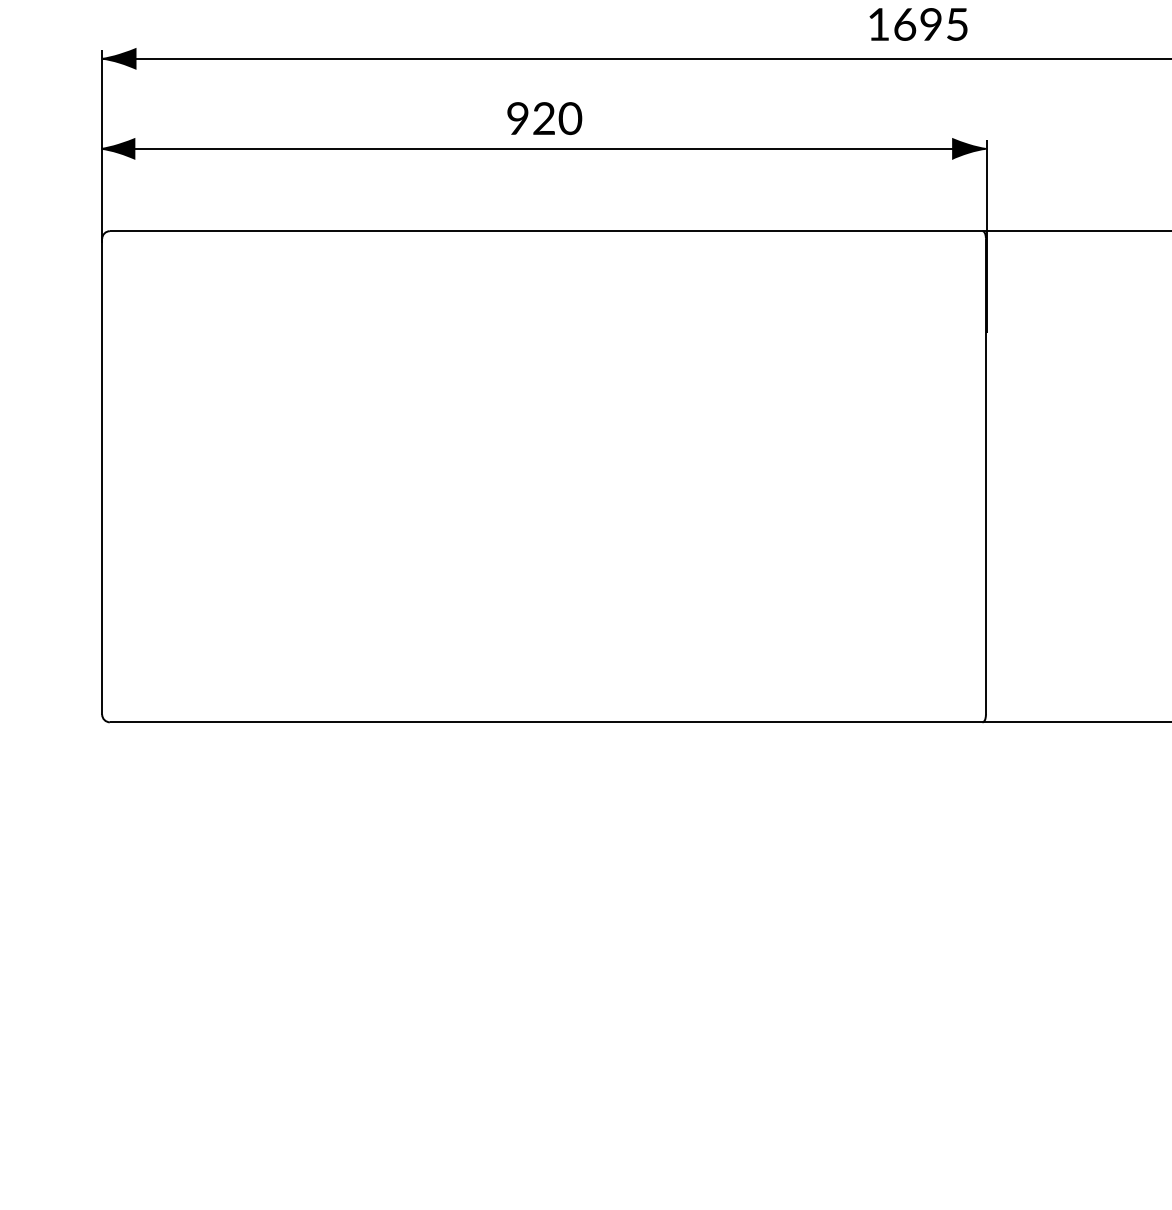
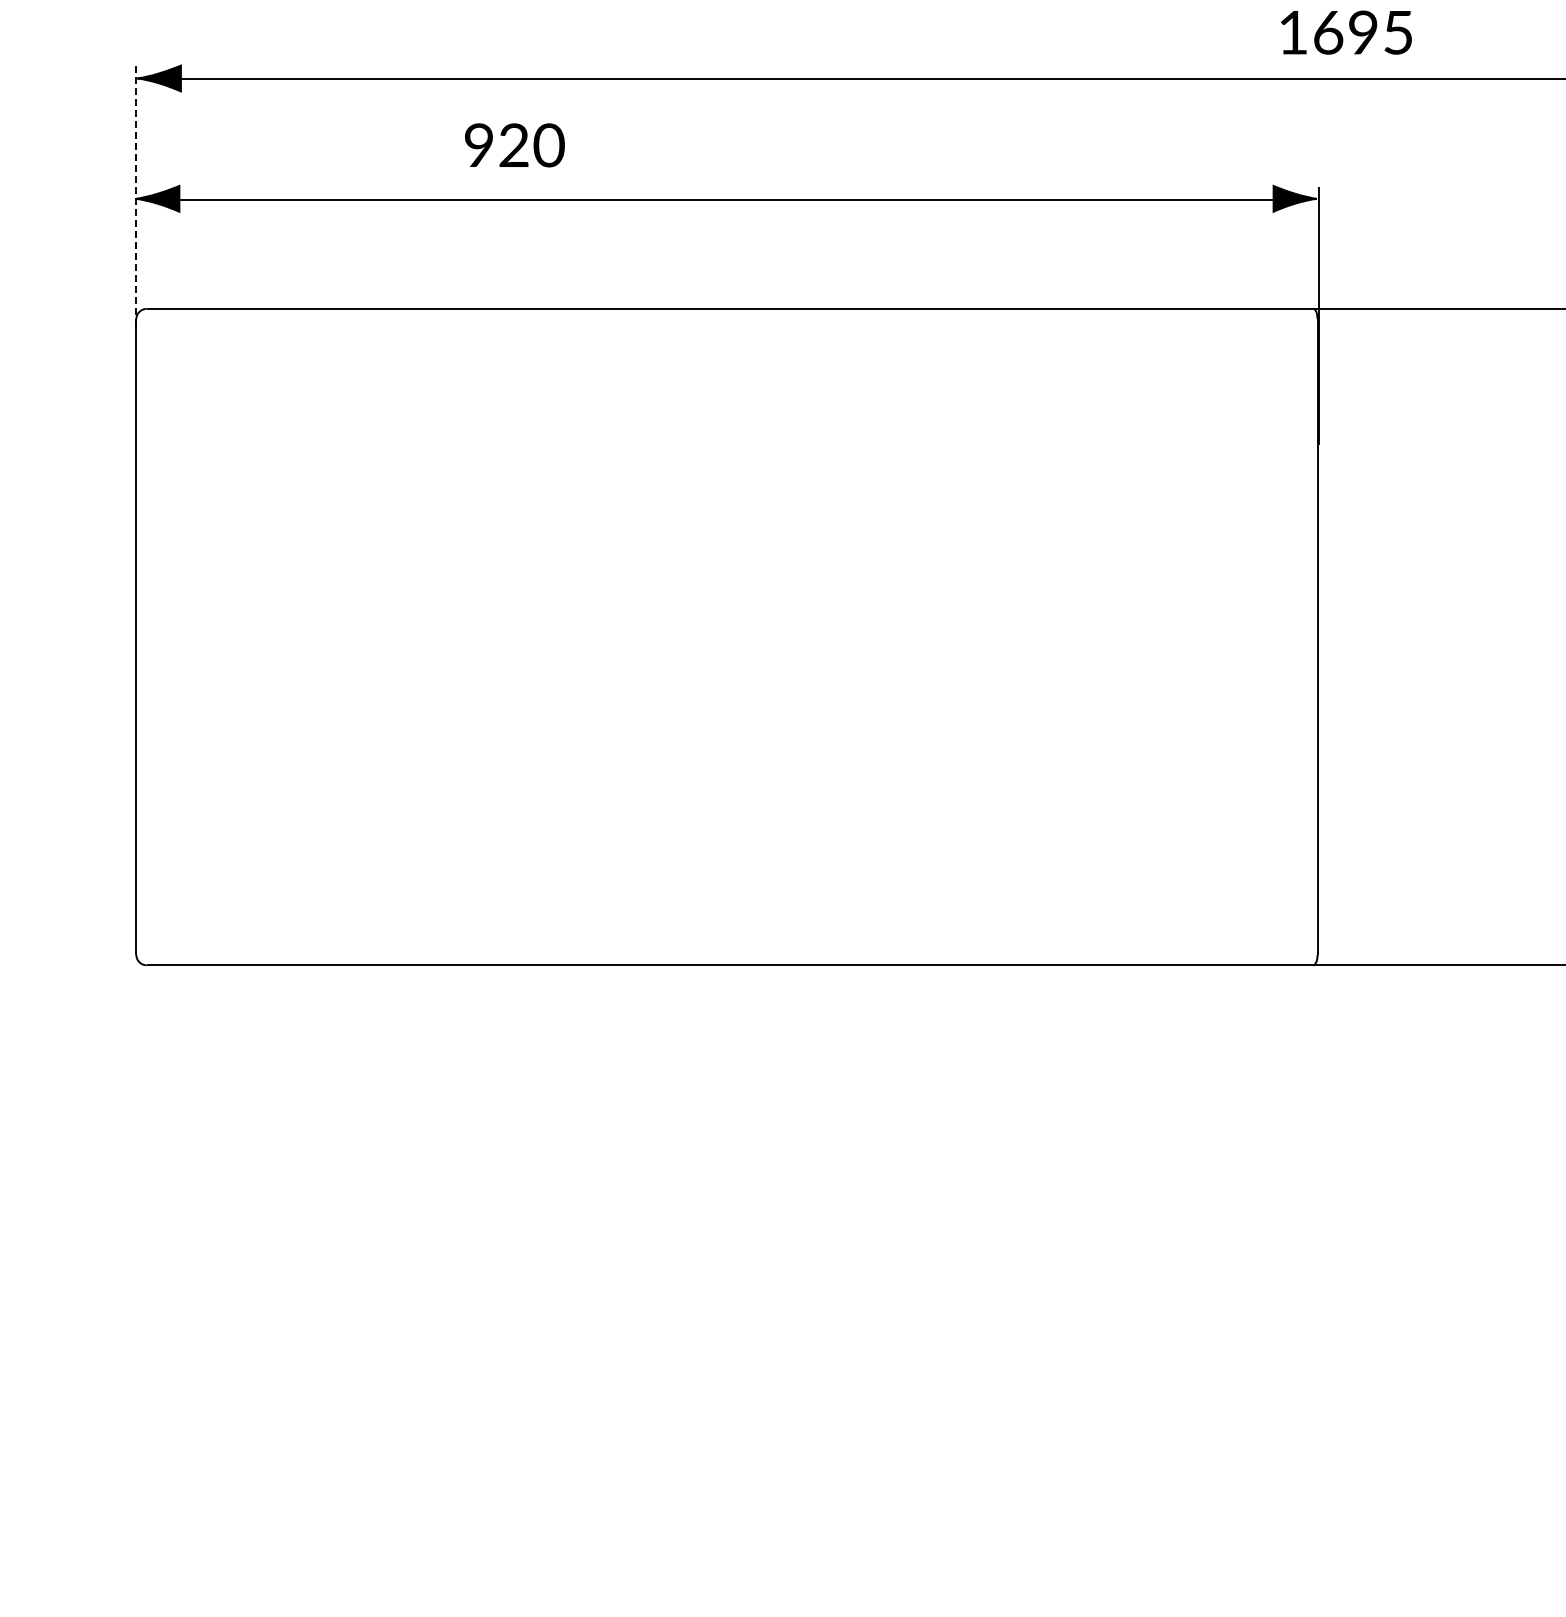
text: (918, 24) -> (1346, 32), moved
text: (544, 118) -> (514, 145), moved
line: (102, 147) -> (136, 196), solid -> dashed

